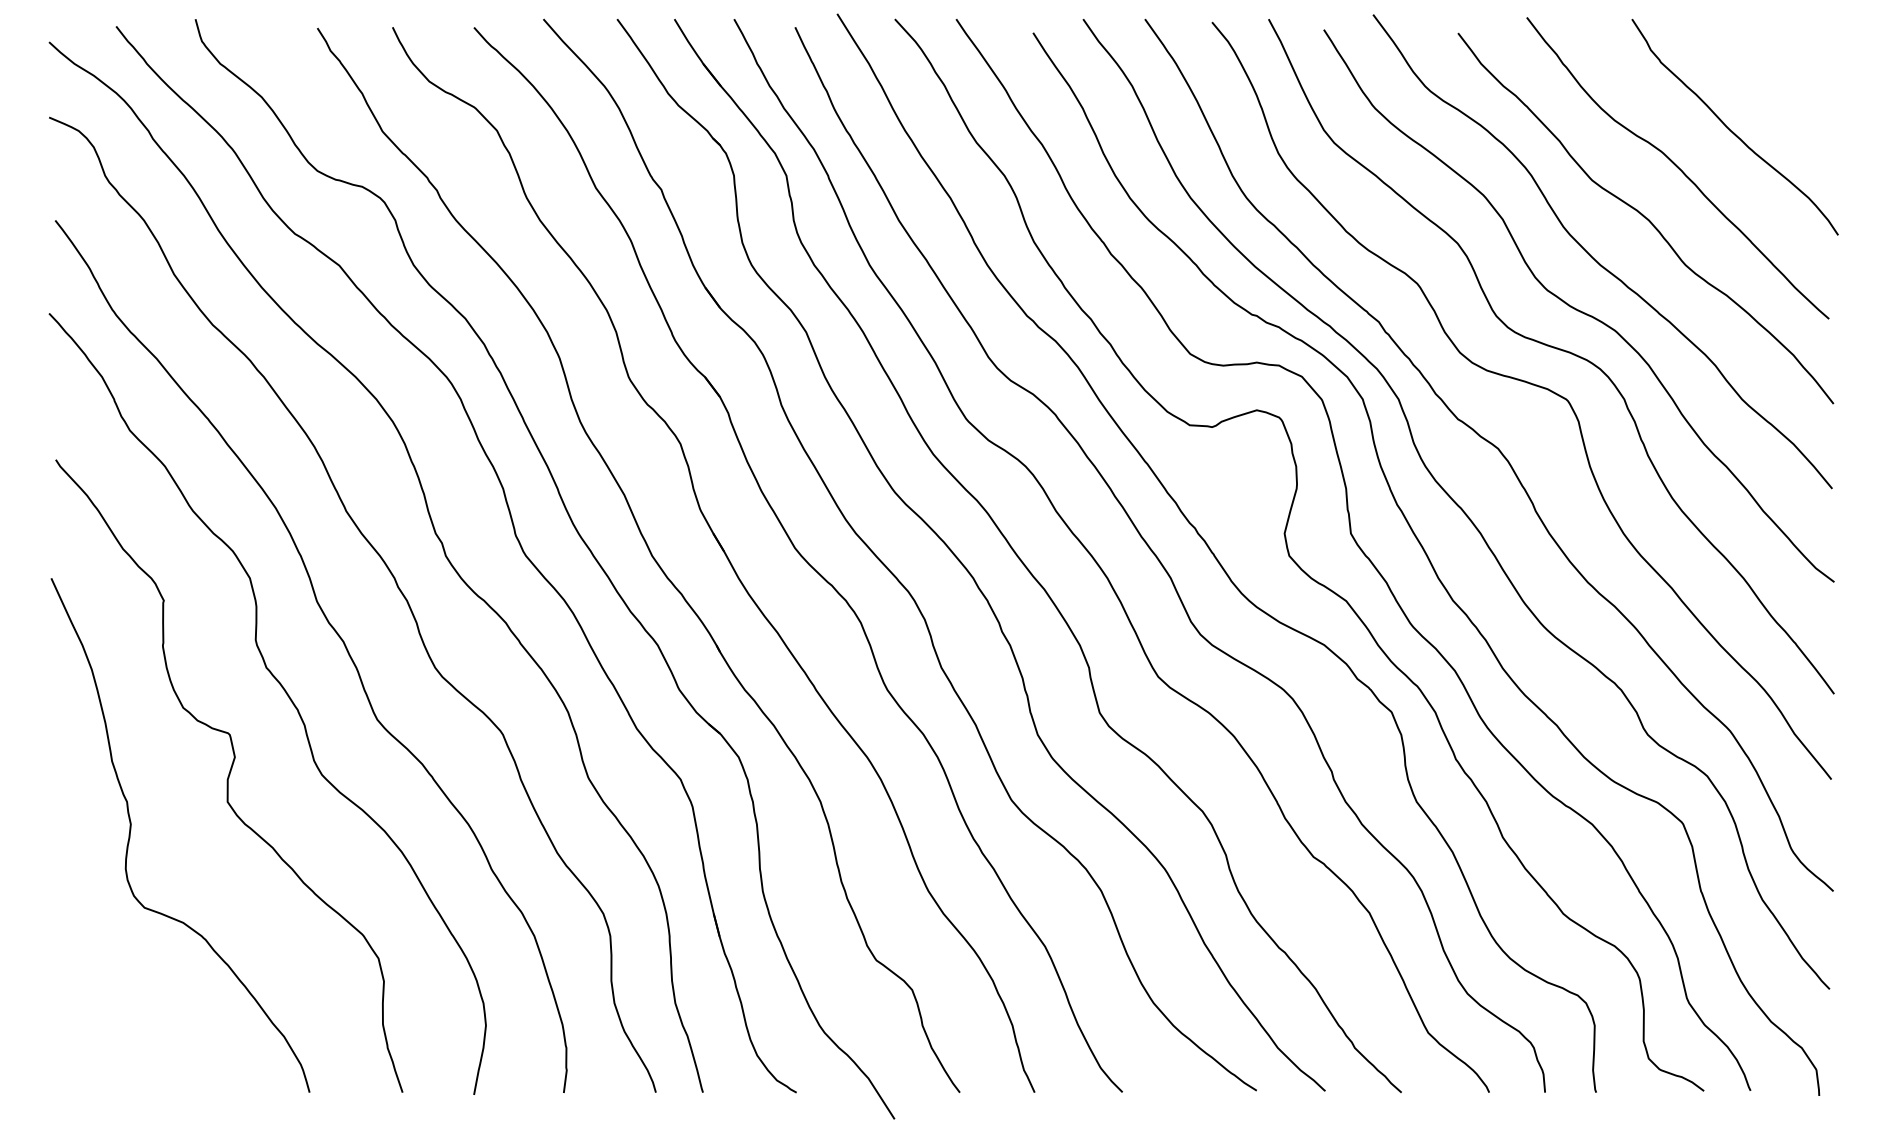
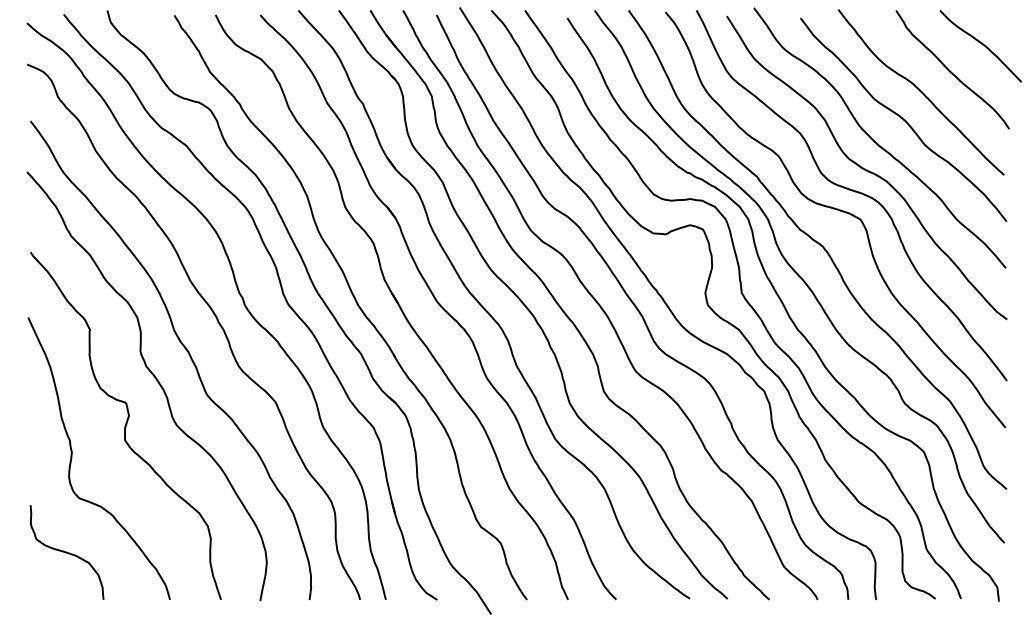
curve: (1787, 81) -> (981, 44), added
curve: (121, 1006) -> (66, 552), added

